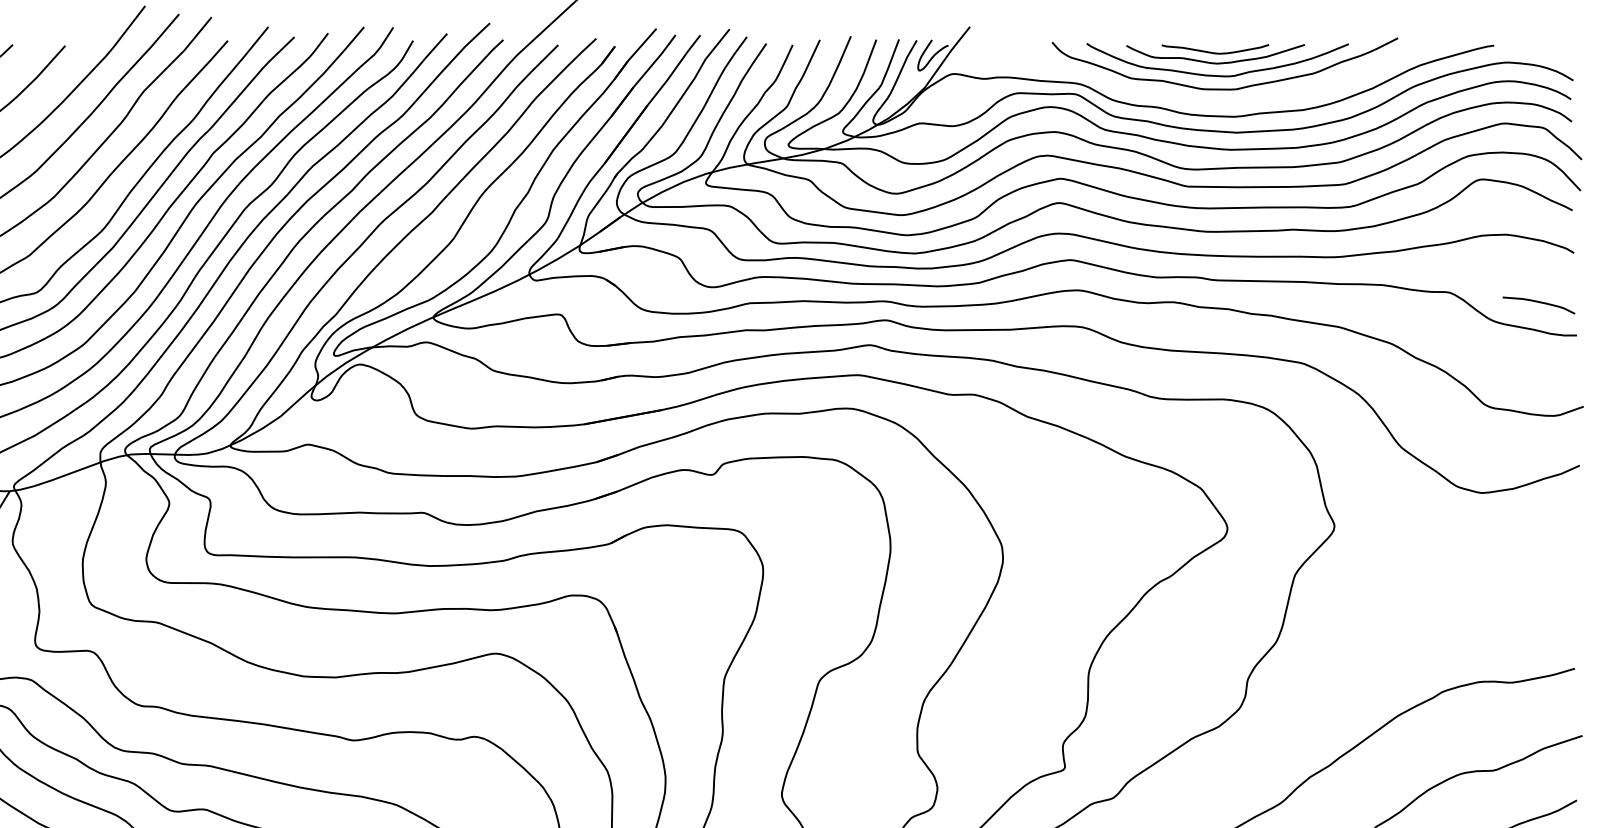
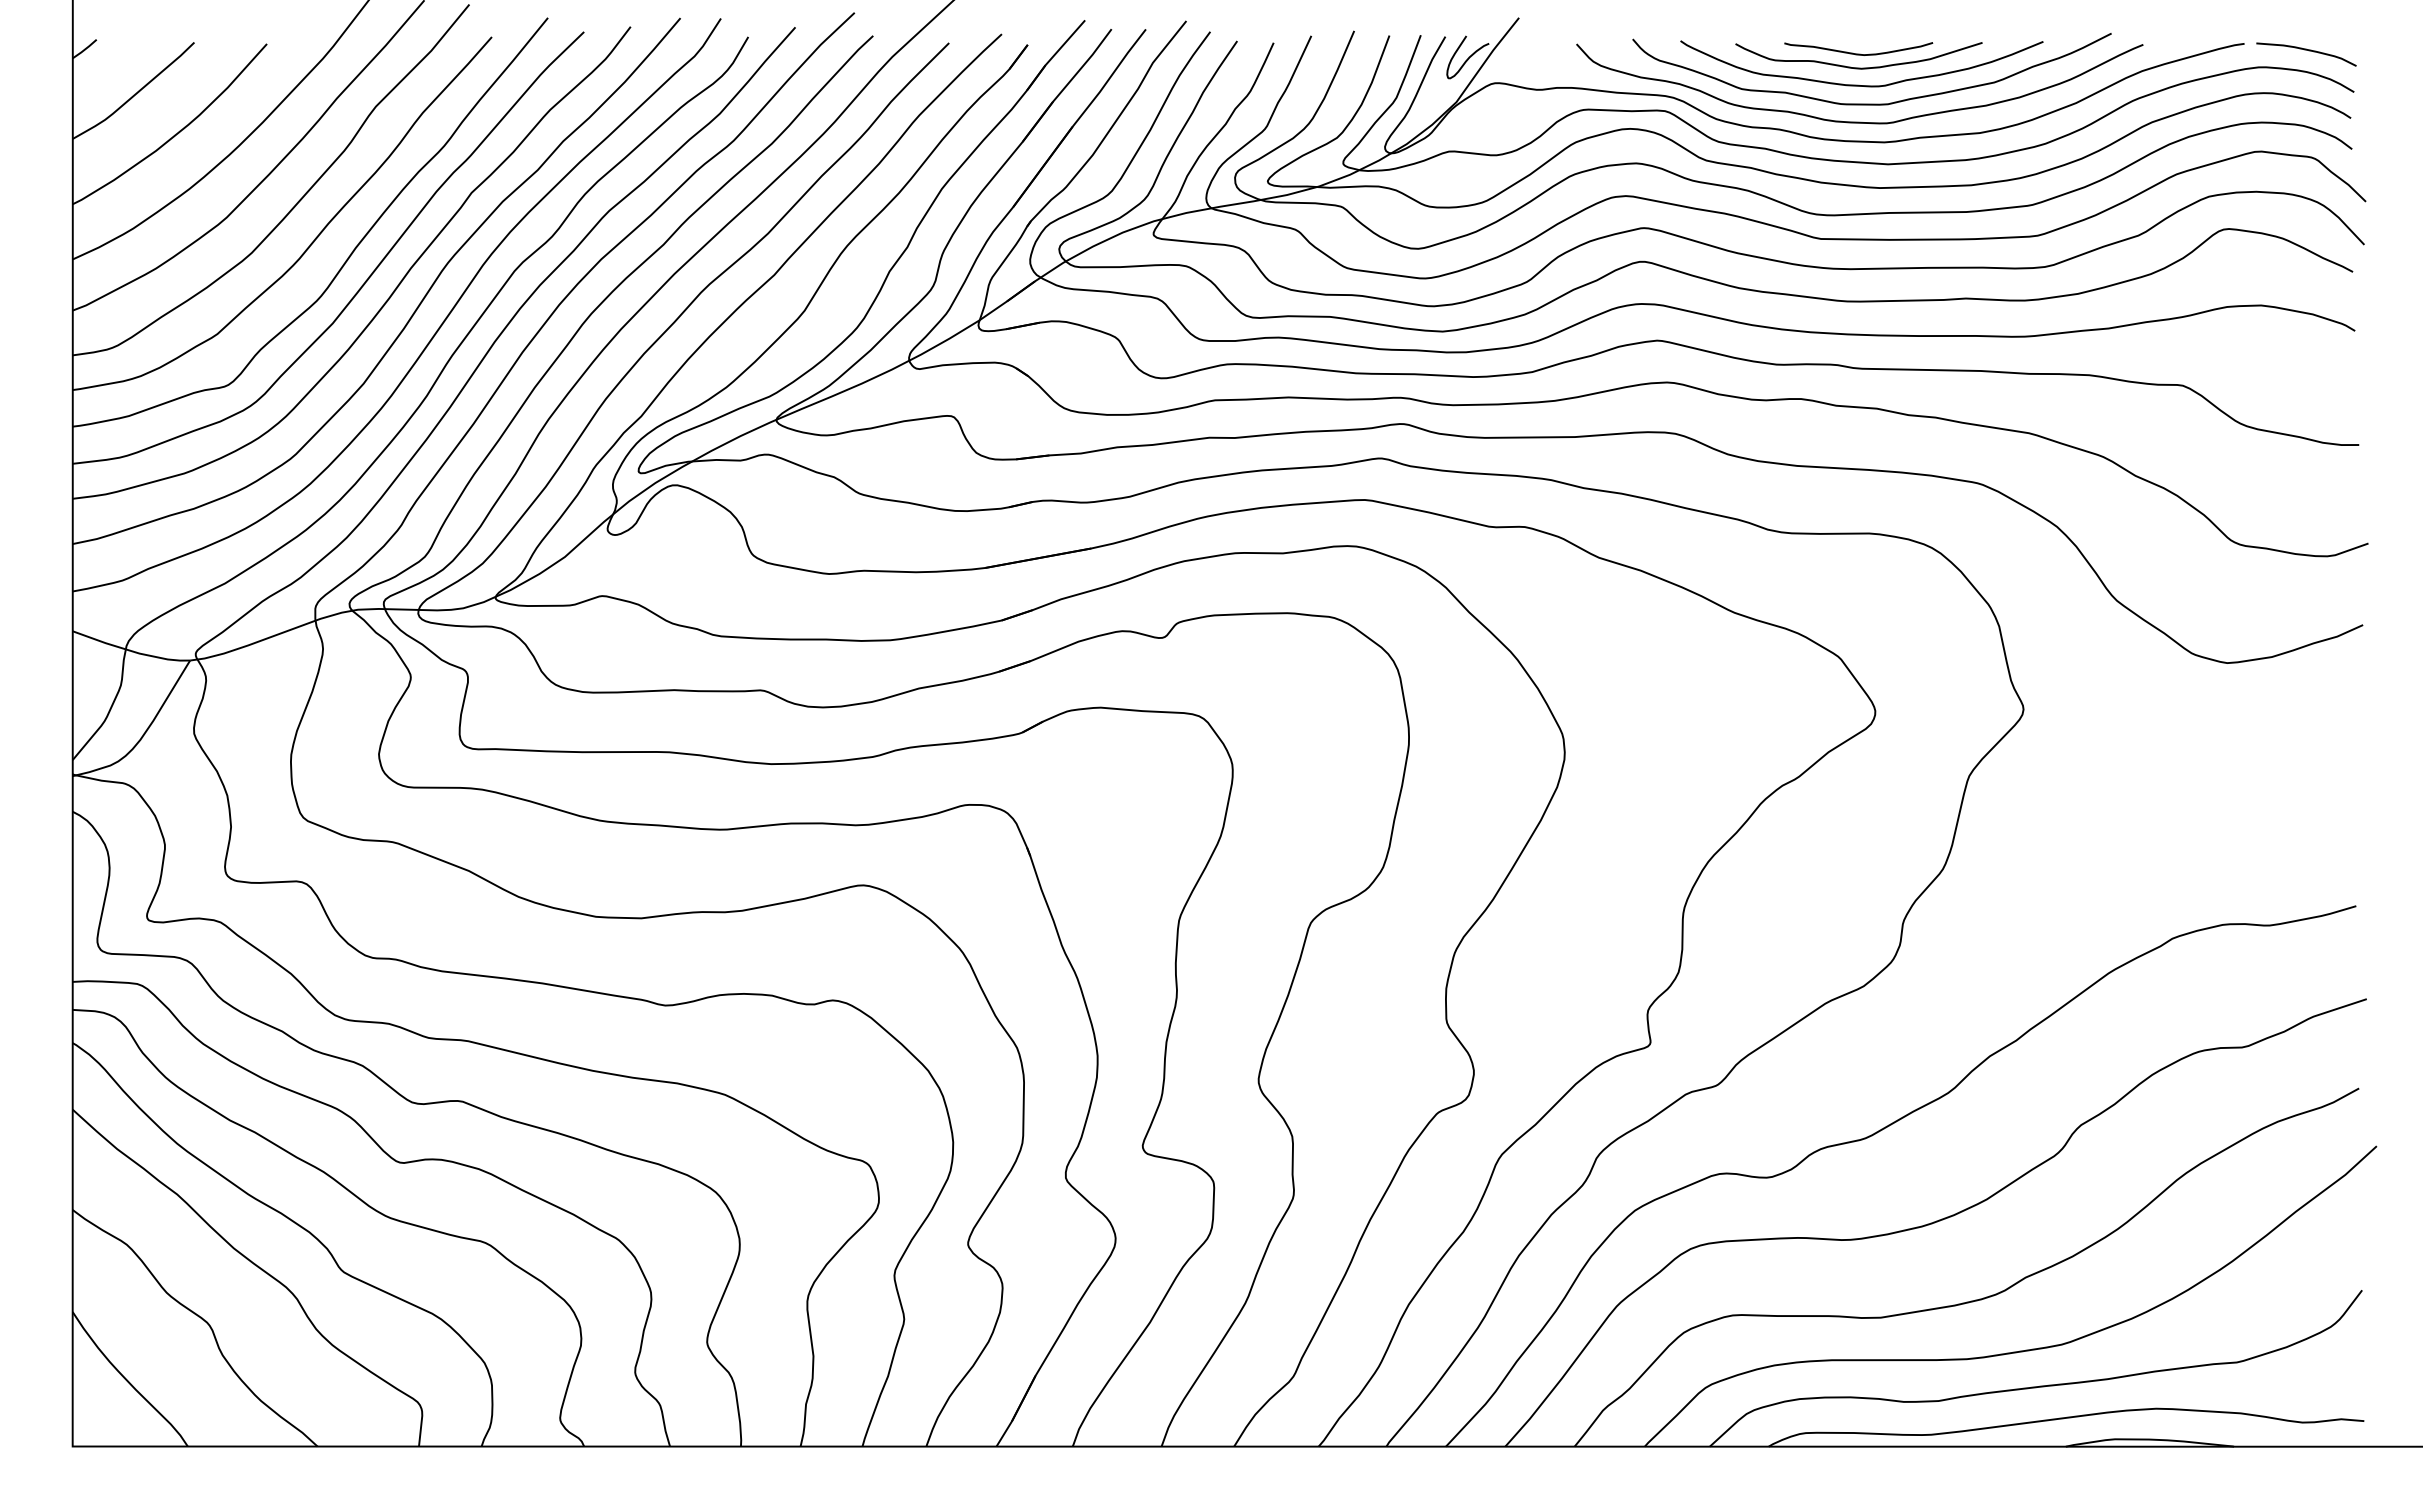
curve: (1216, 101) -> (1859, 121), added
curve: (1540, 303) -> (2308, 51), moved

